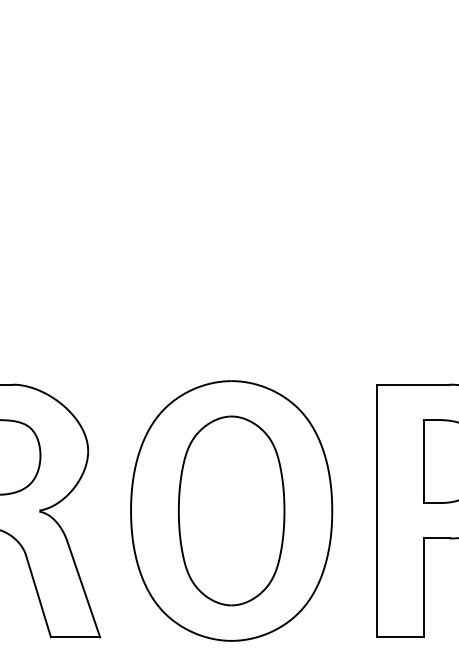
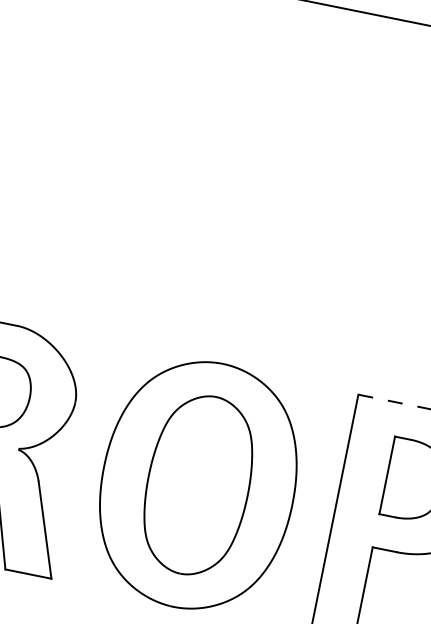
line: (413, 384) -> (392, 401), solid -> dashed

